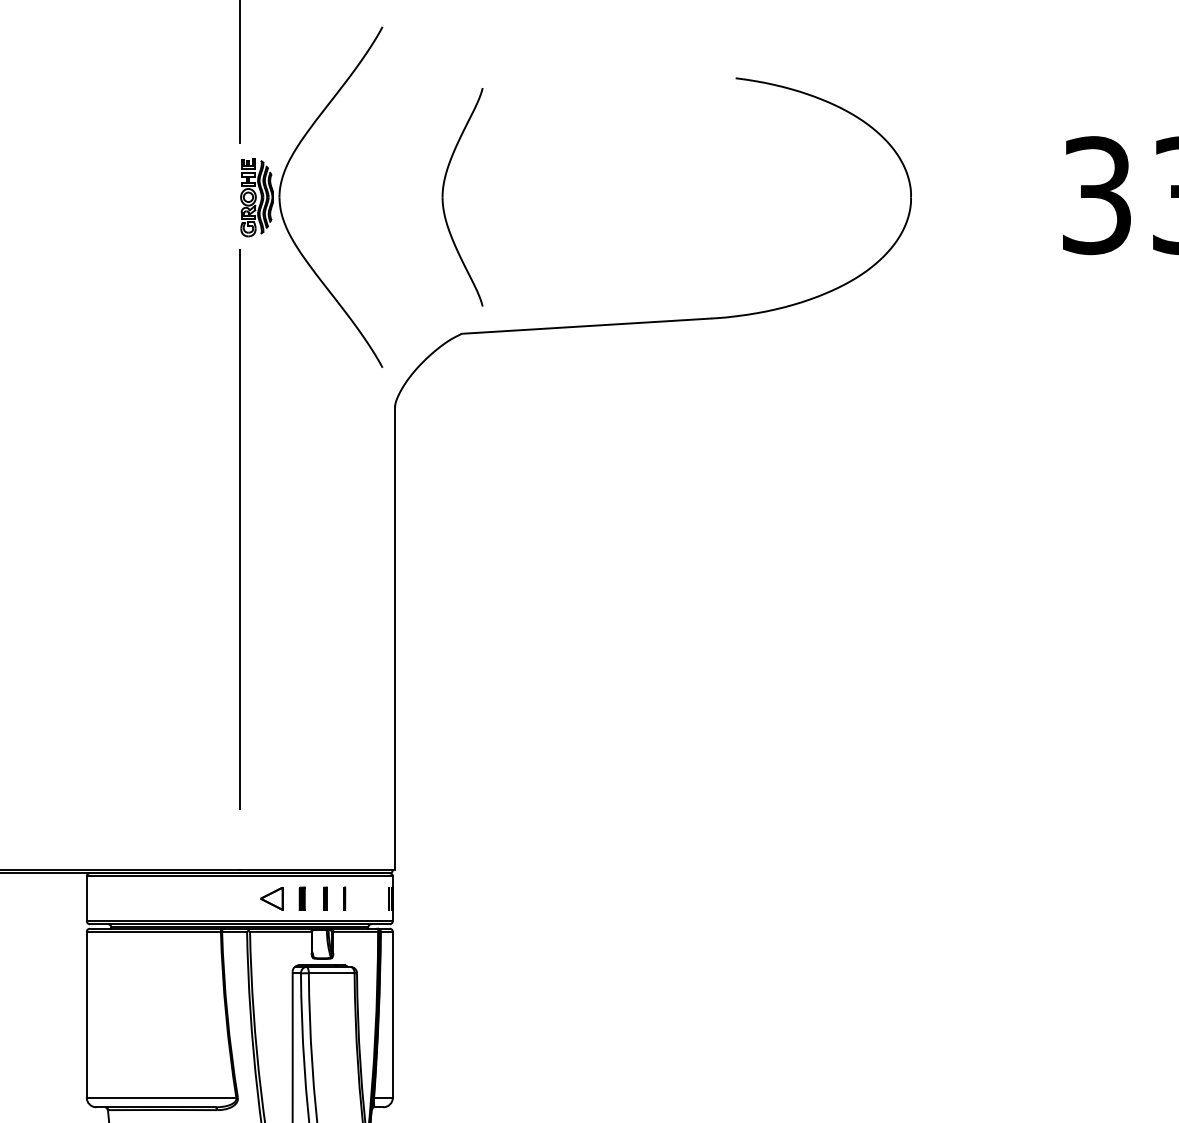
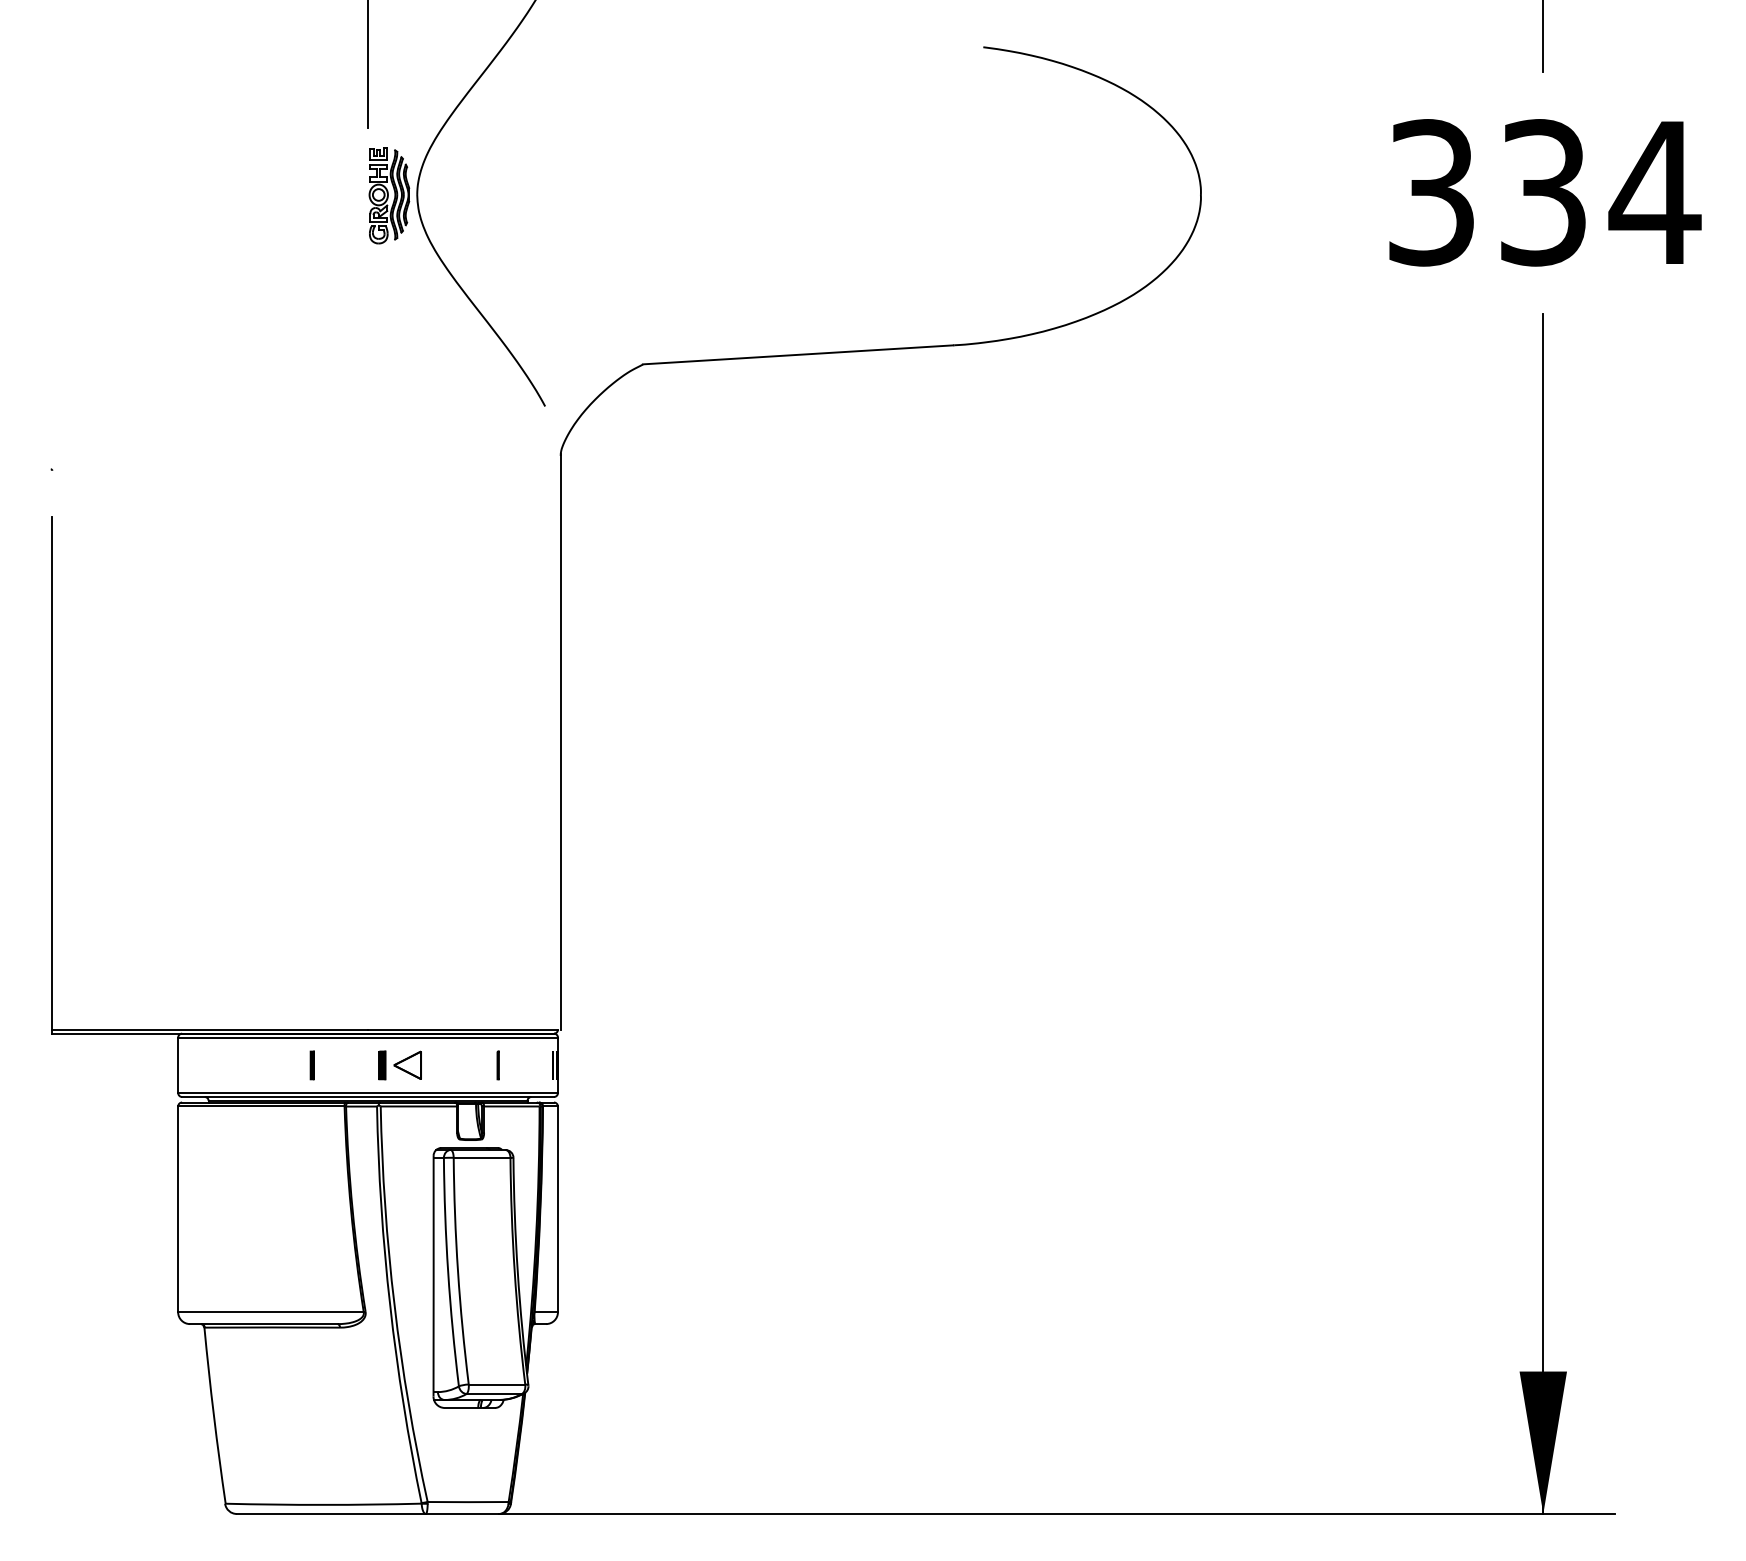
part: (443, 196) -> (620, 194), removed
line: (240, 528) -> (368, 606), removed
part: (302, 898) -> (382, 1065), moved
part: (324, 898) -> (311, 1065), moved

